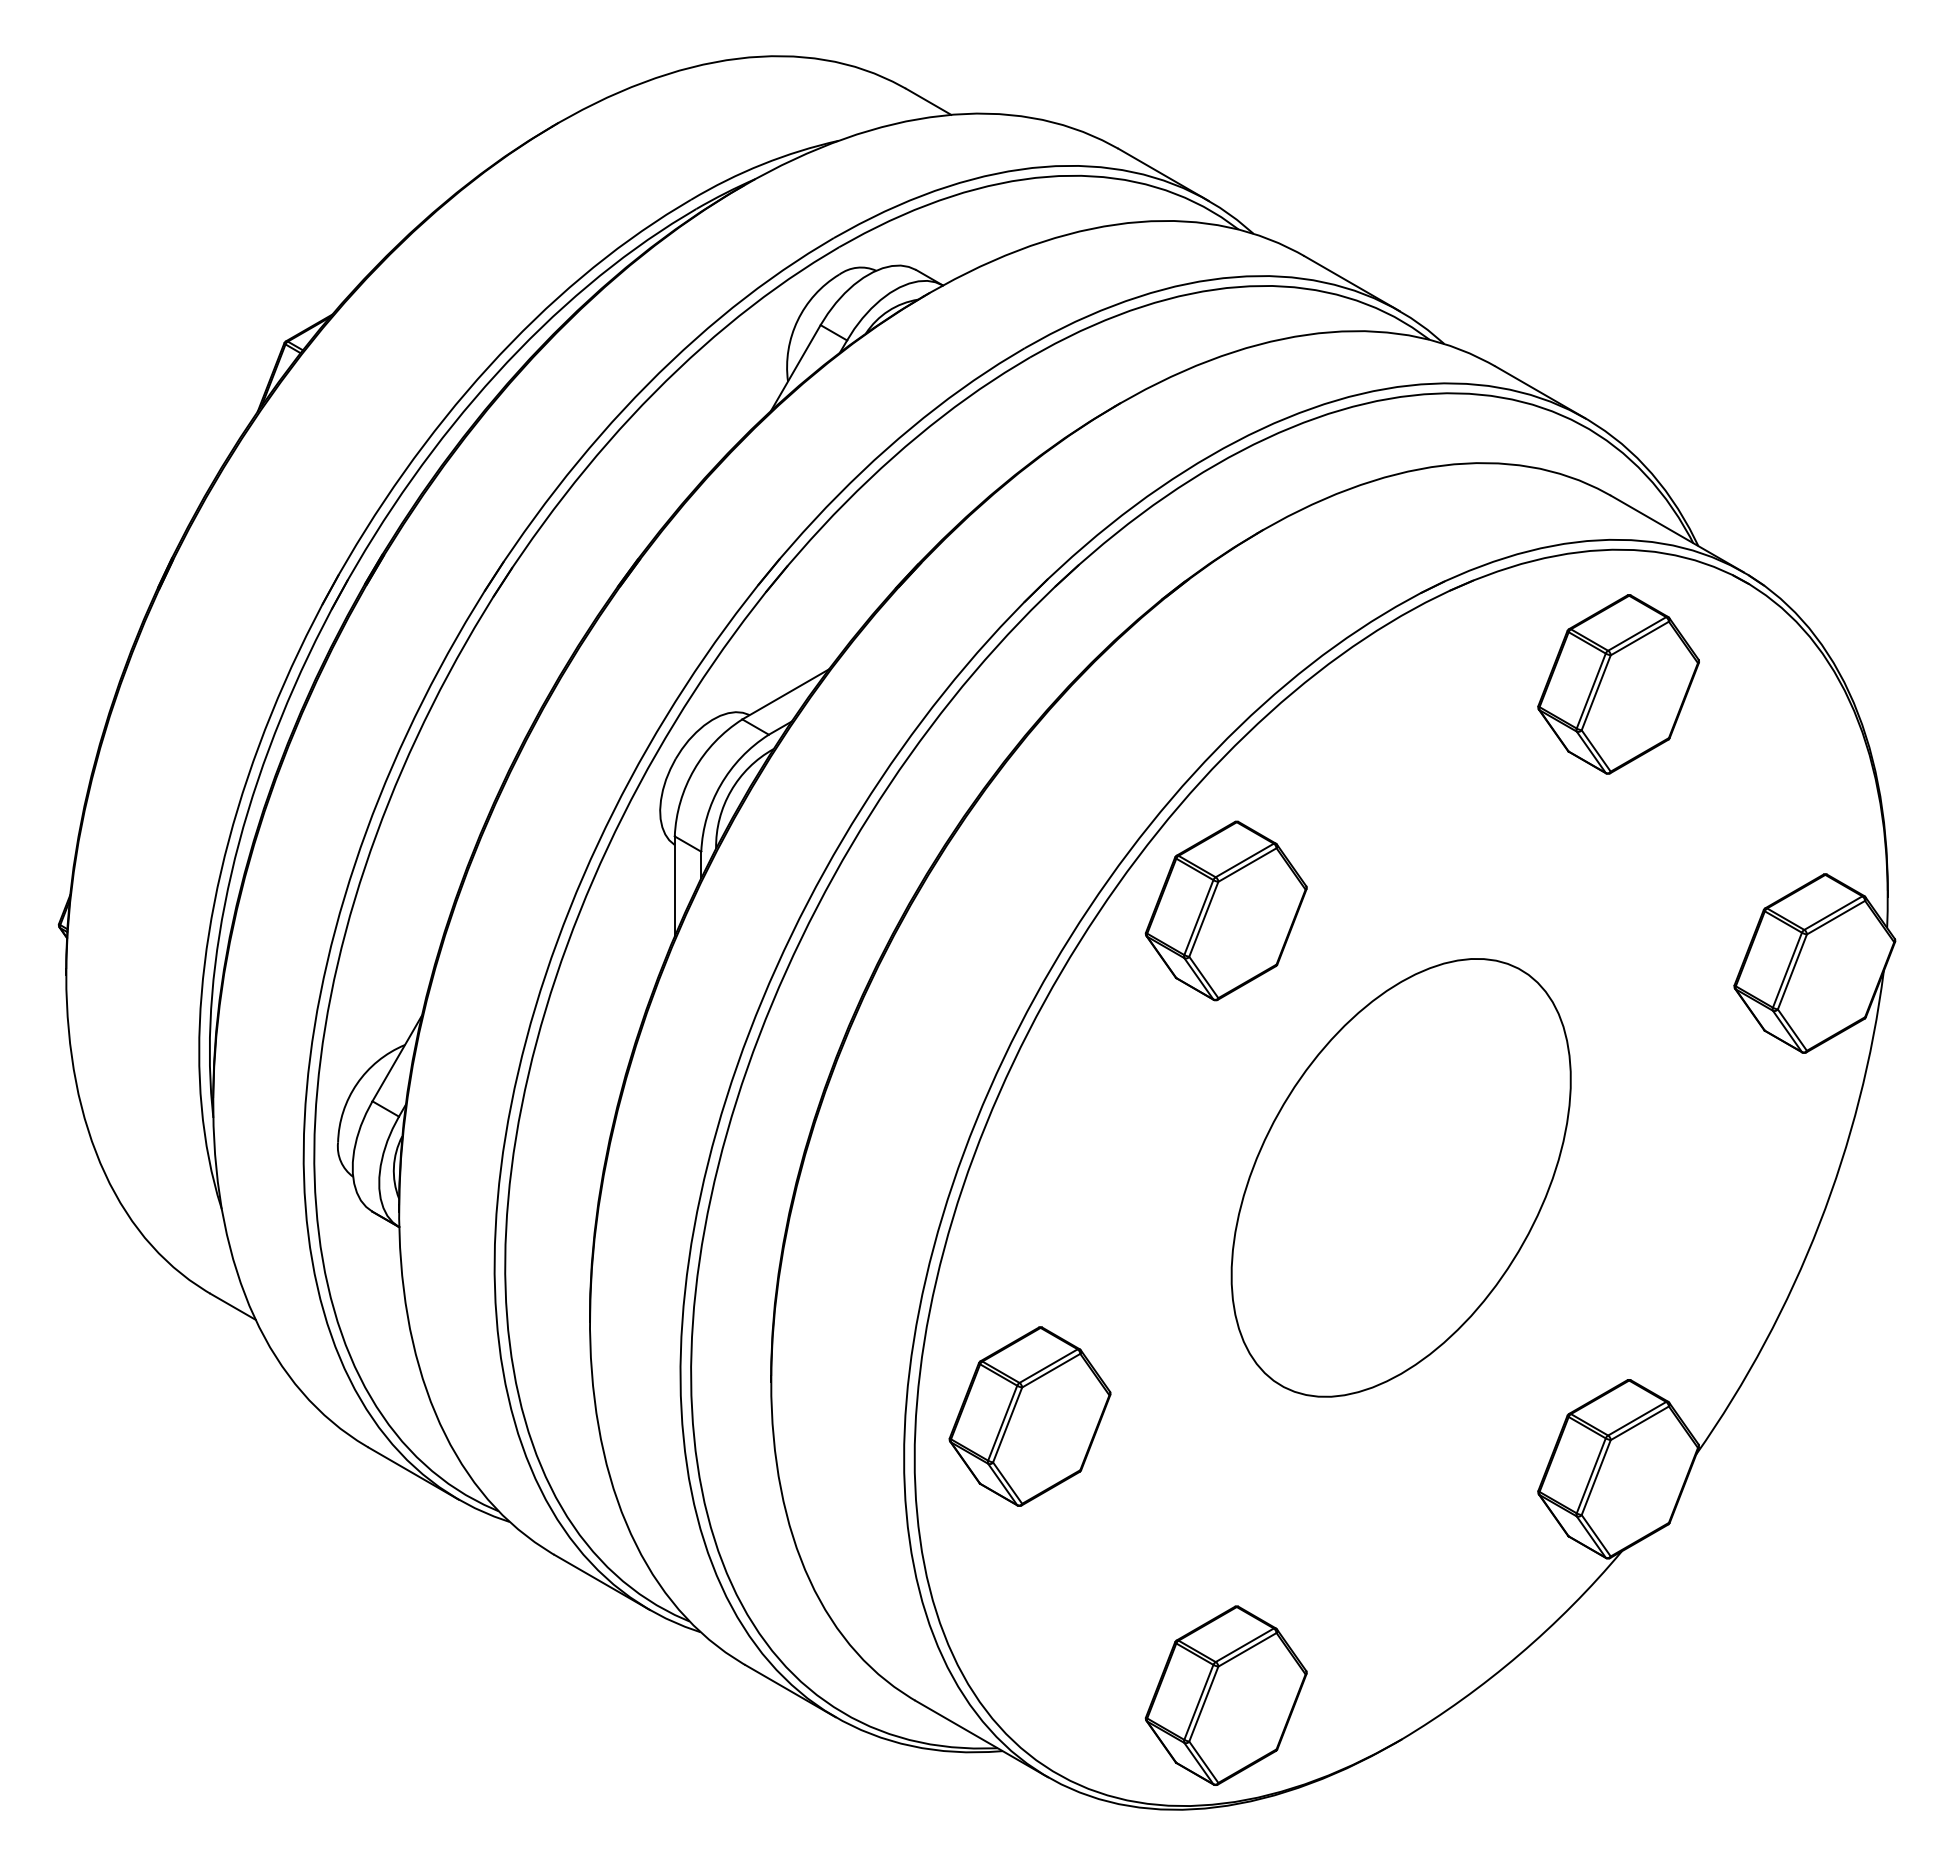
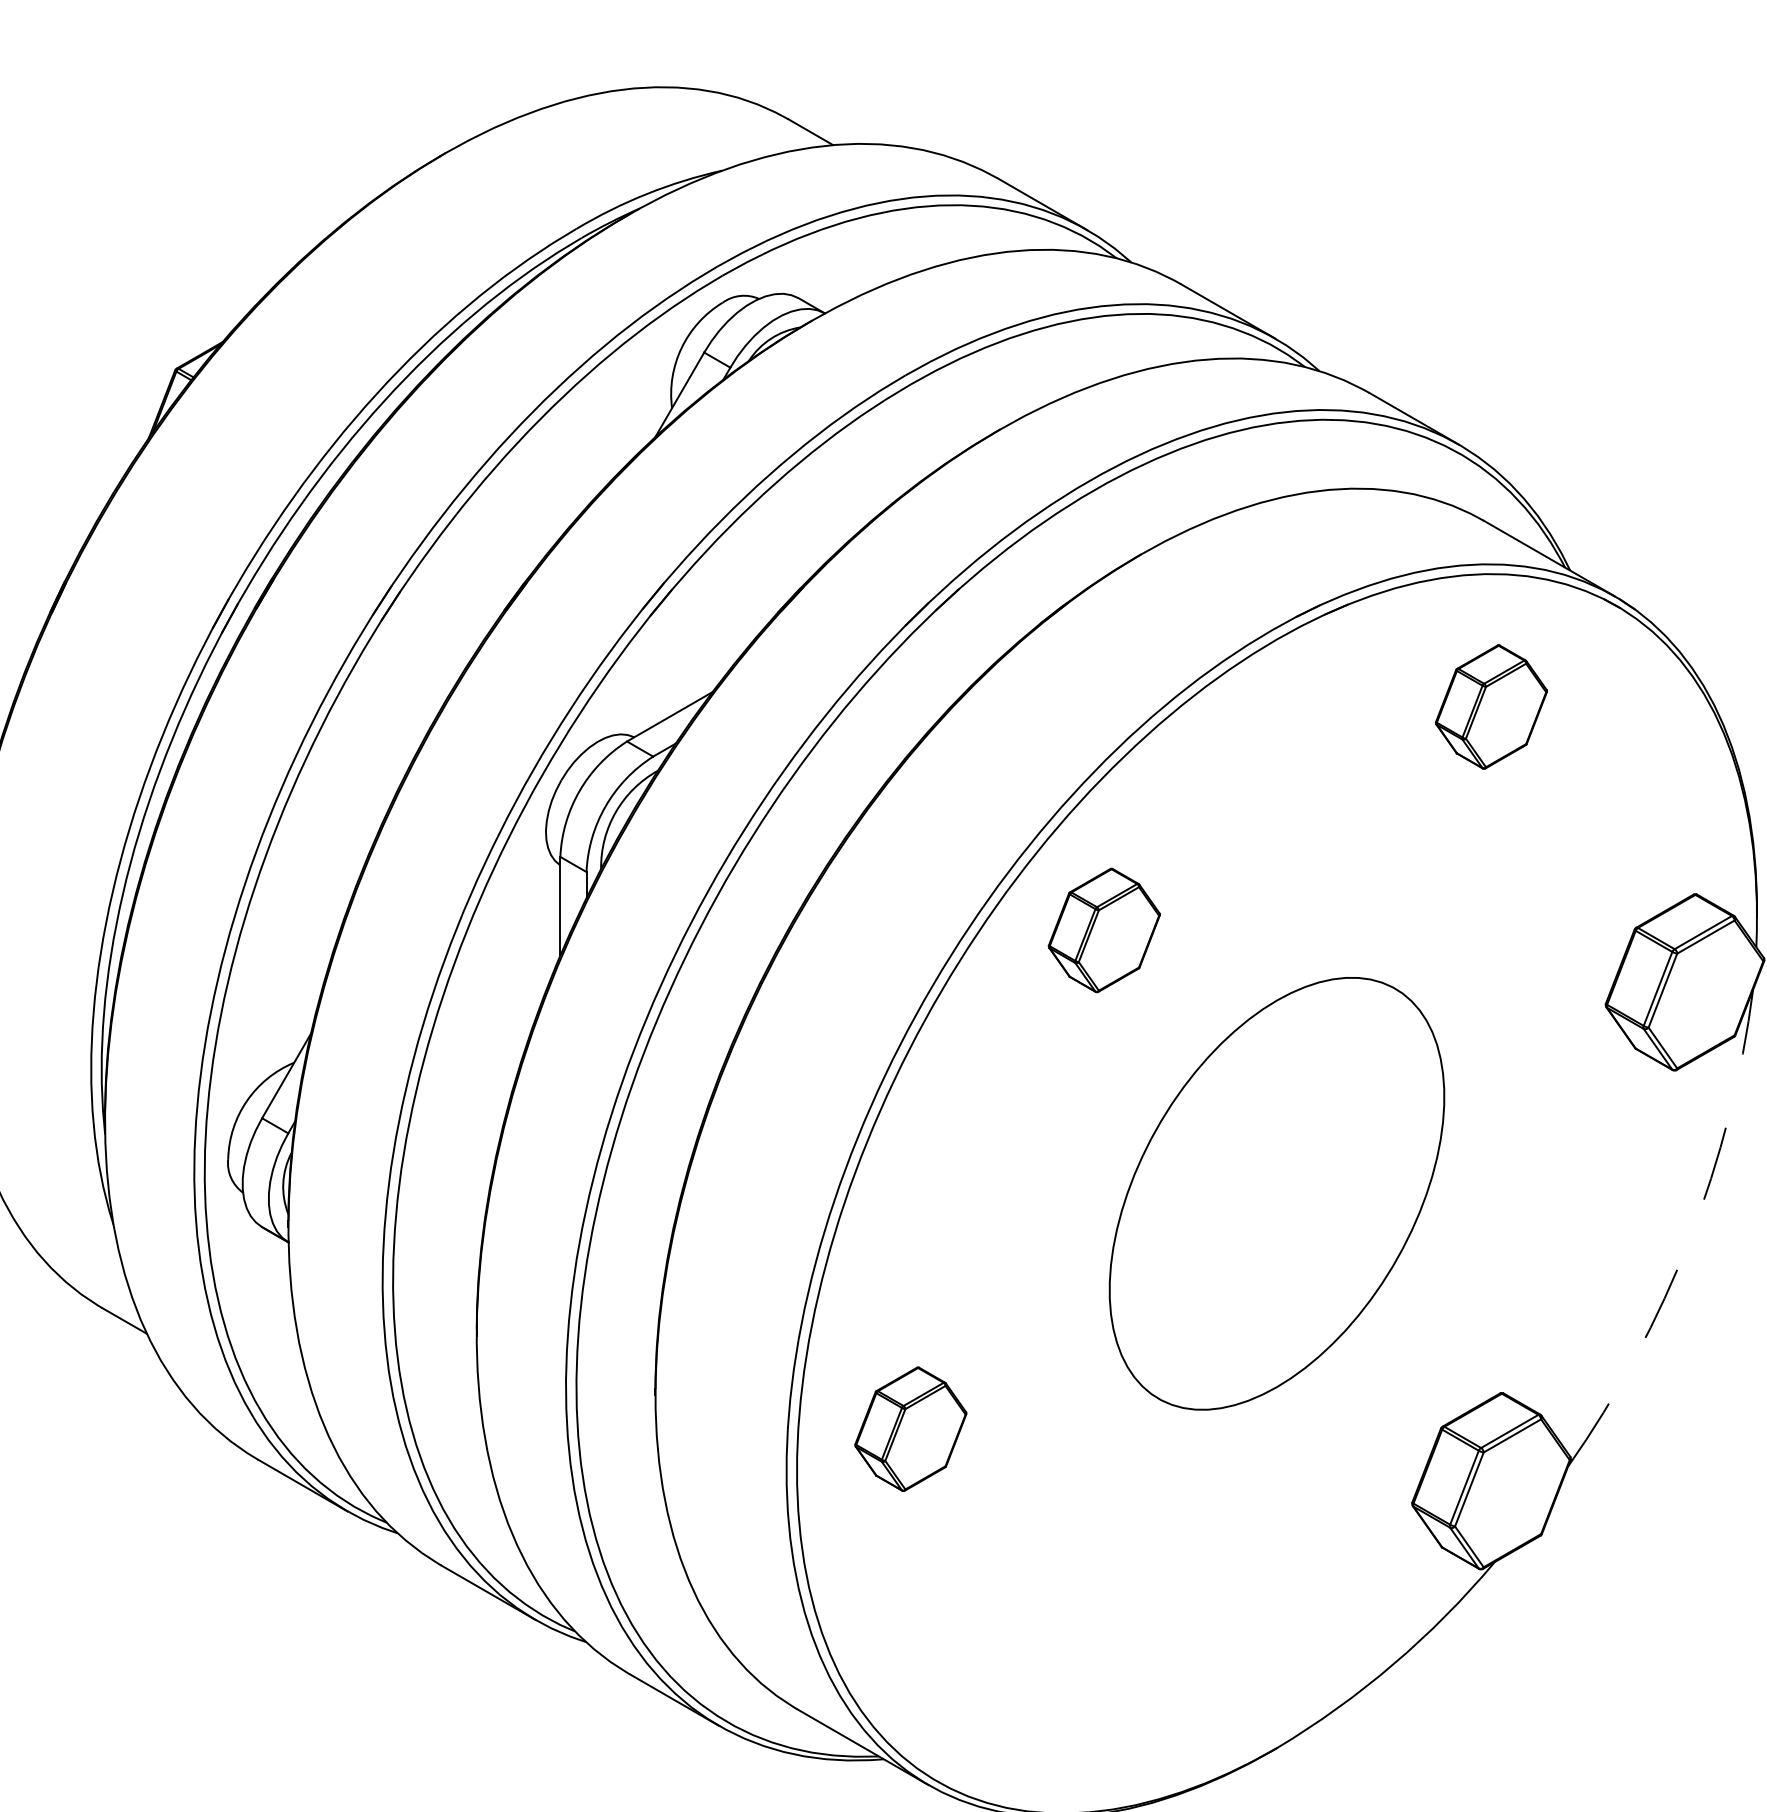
part: (1618, 684) -> (1491, 707), size x0.7
part: (1225, 910) -> (1103, 930), size x0.7
arc: (1819, 1224) -> (1689, 1239), solid -> dashed
part: (1029, 1416) -> (910, 1429), size x0.7
part: (1225, 1695) -> (1103, 1704), removed

